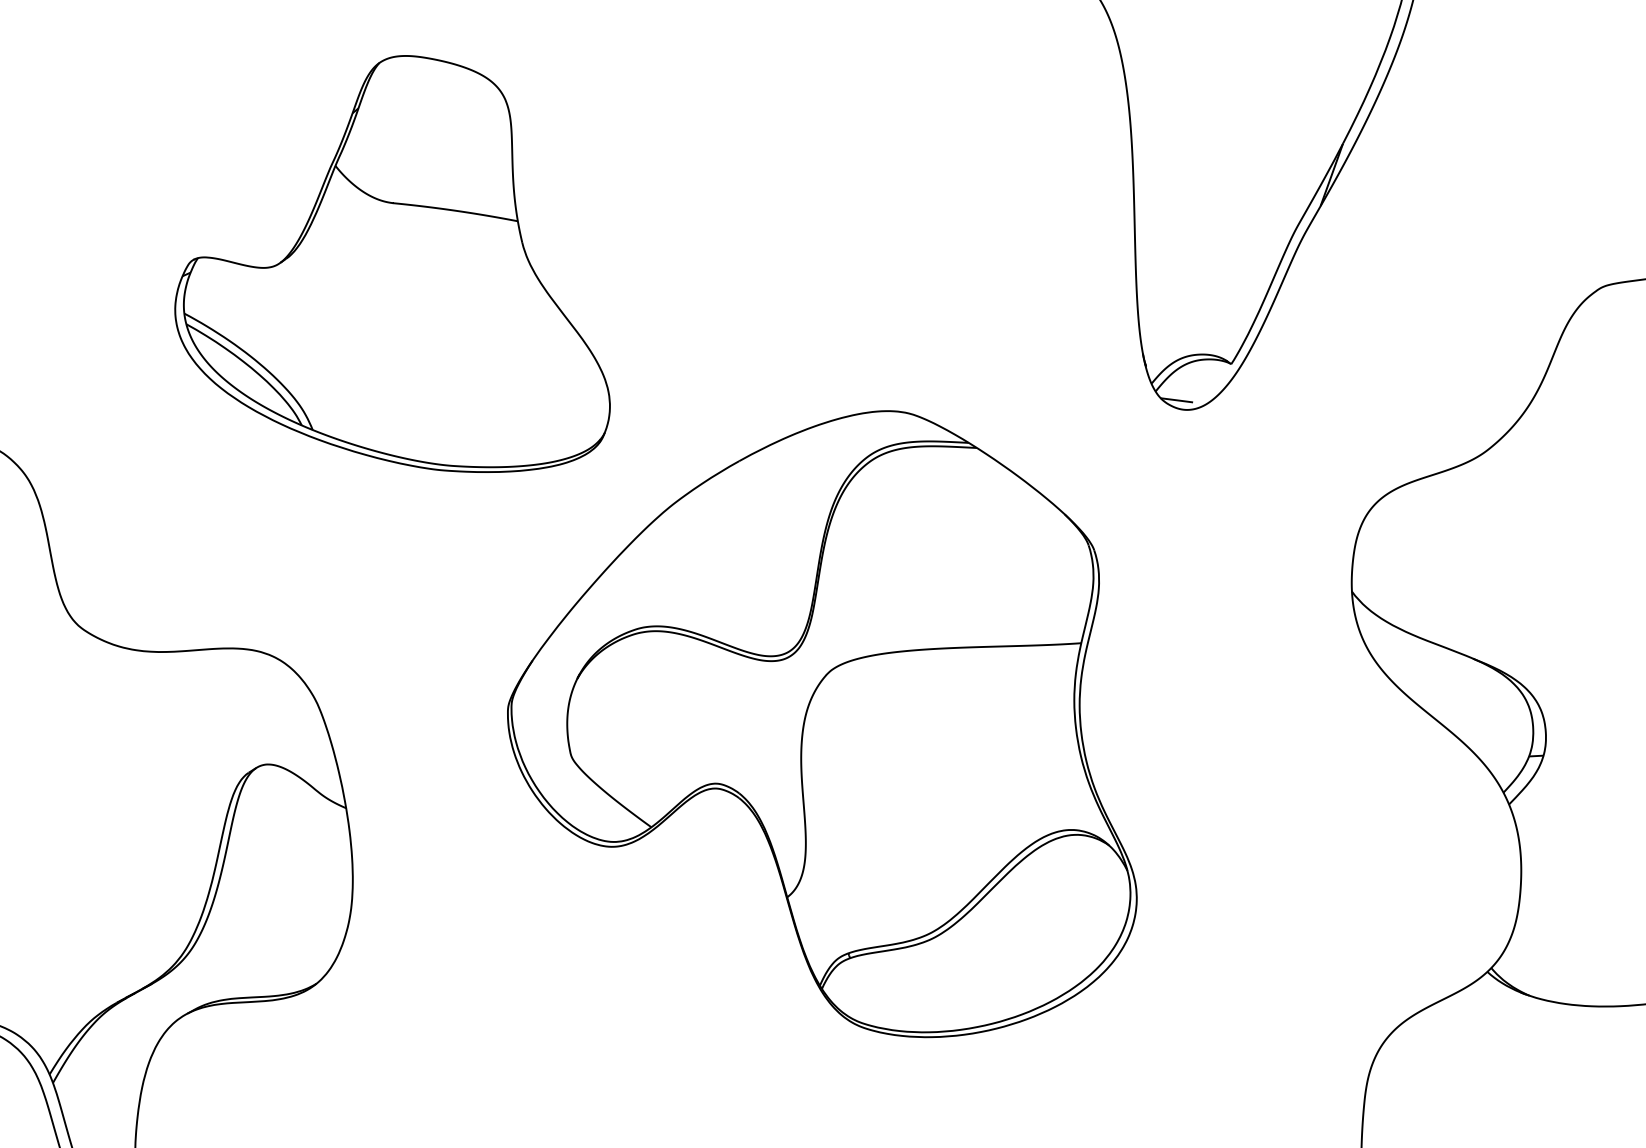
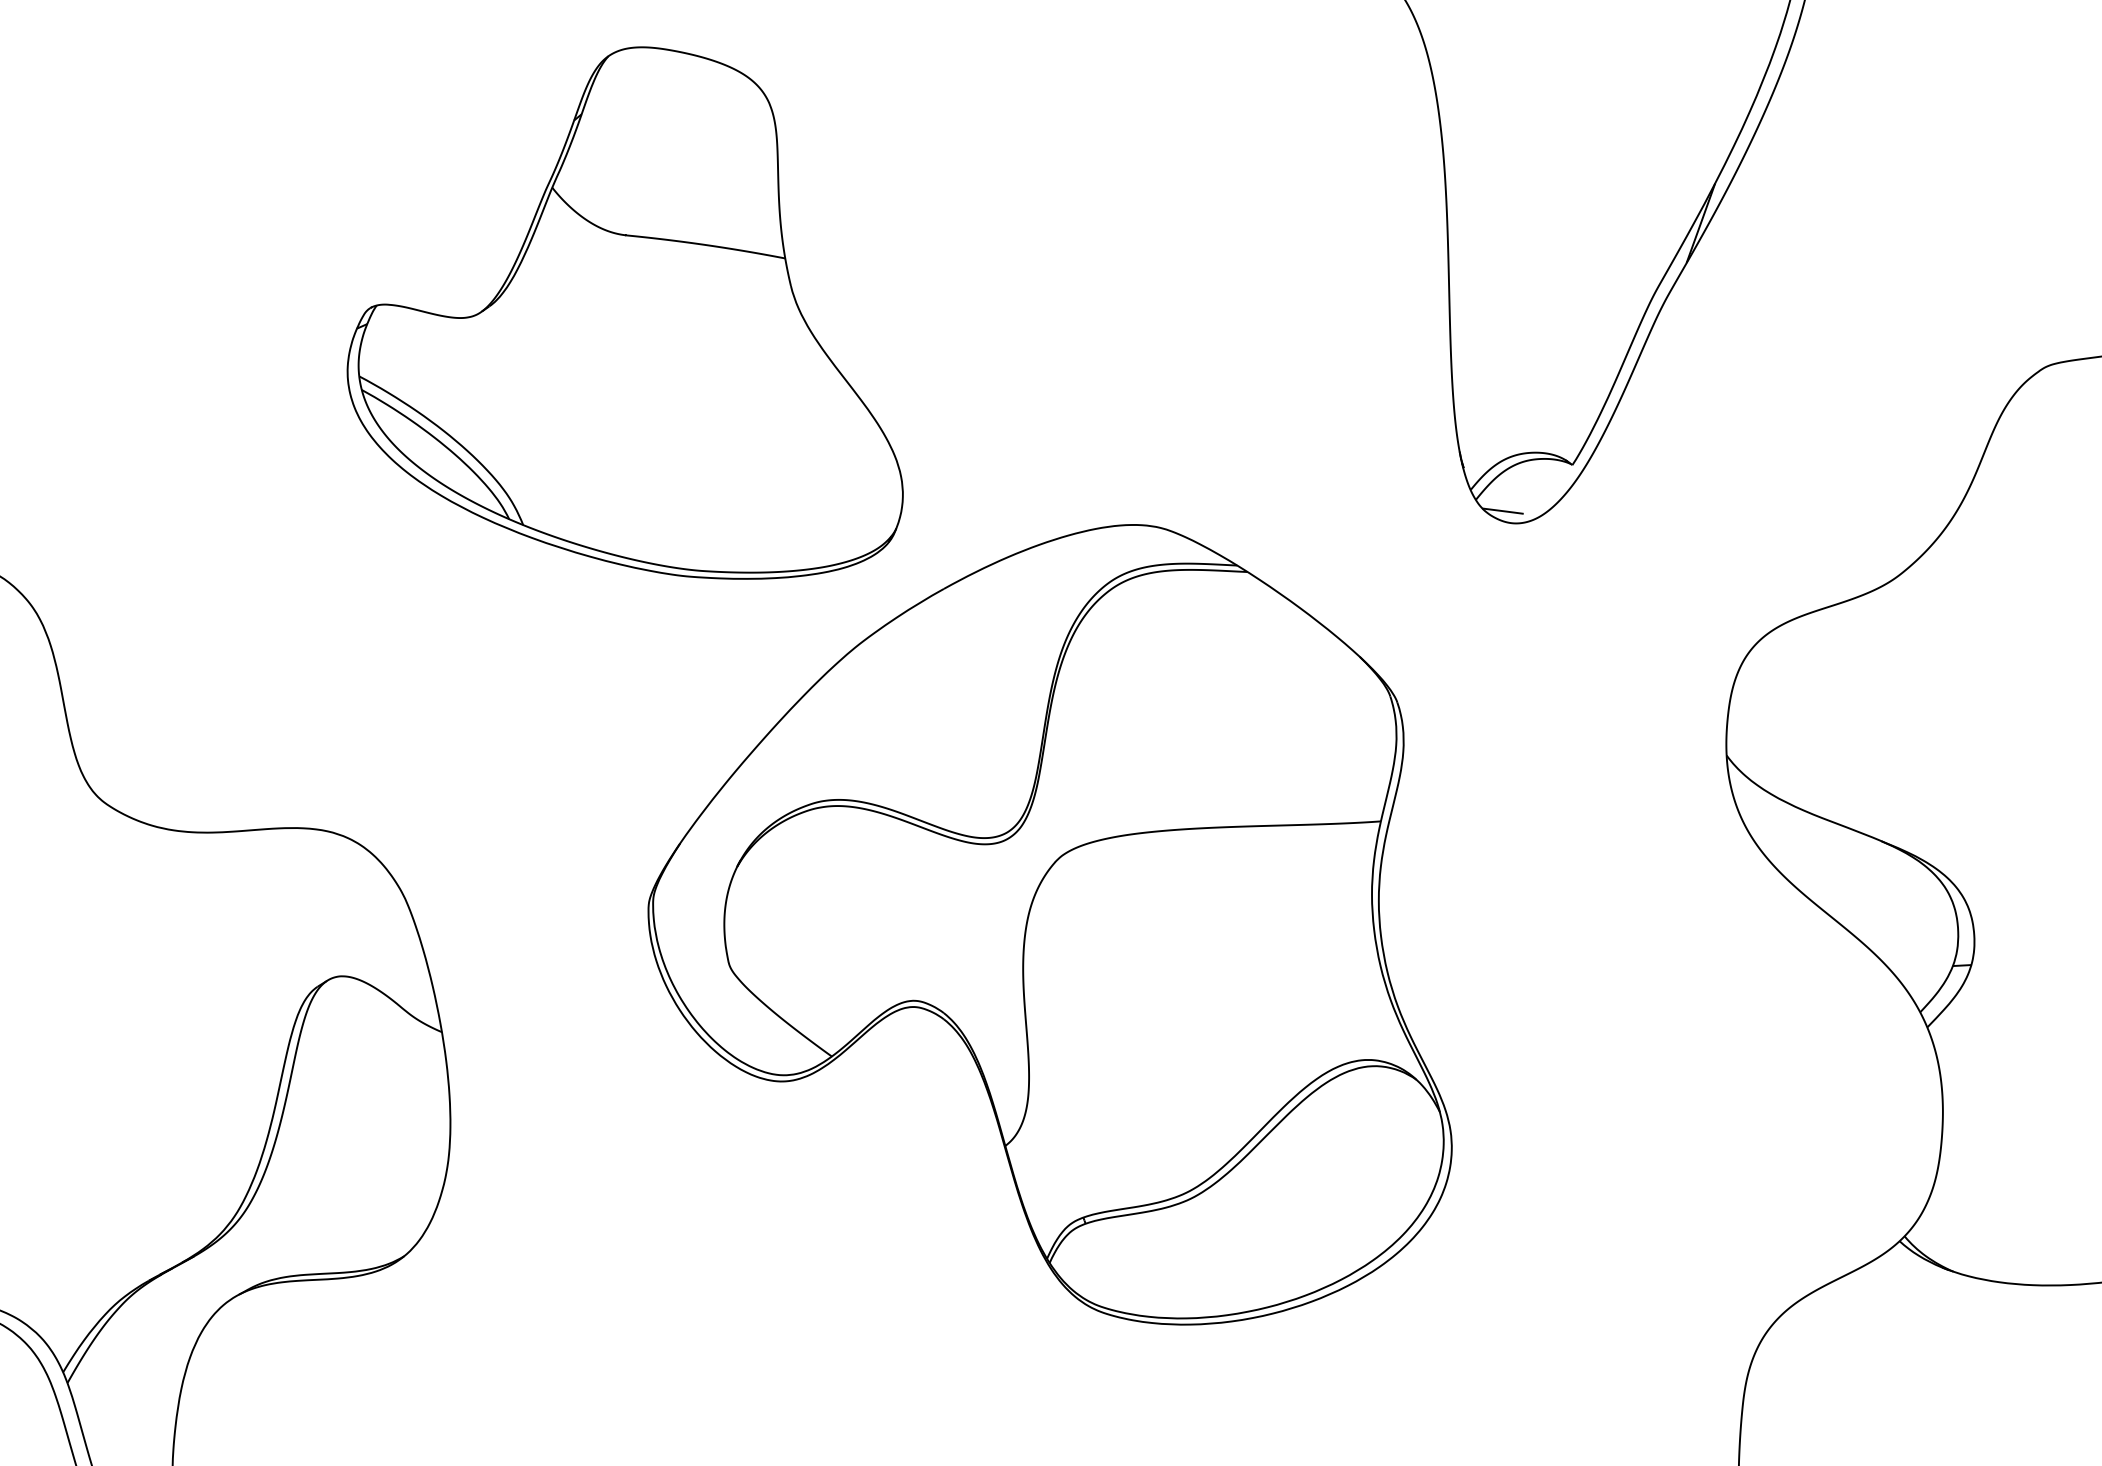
part: (392, 263) -> (624, 312), moved

